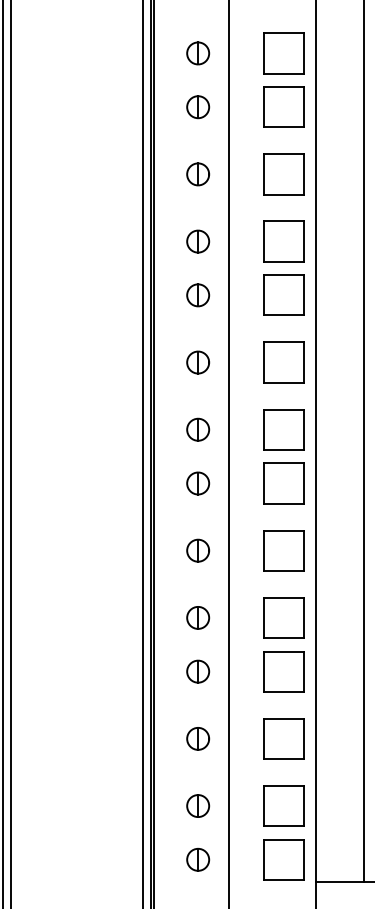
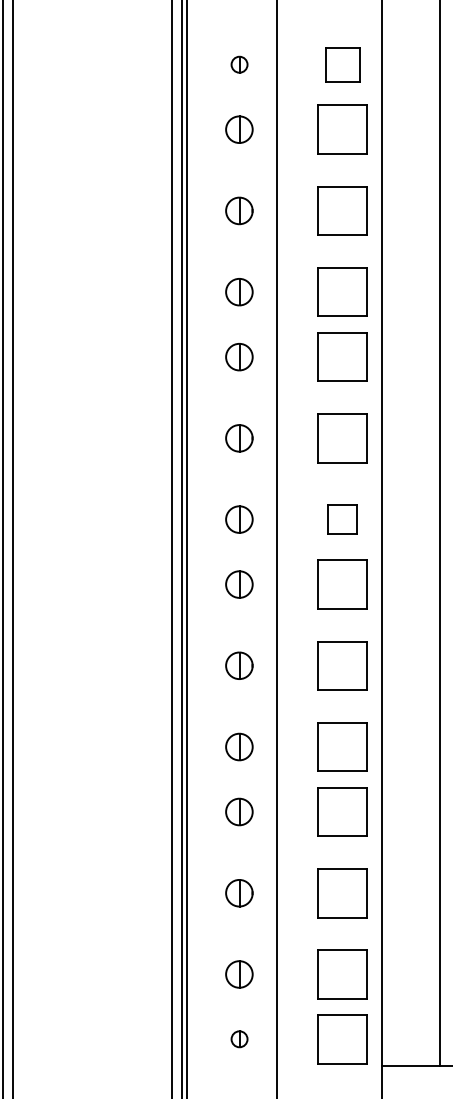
part: (198, 53) -> (239, 64), size x0.6
part: (283, 53) -> (342, 64), size x0.7
part: (283, 429) -> (342, 519), size x0.6
part: (198, 859) -> (239, 1039), size x0.6

